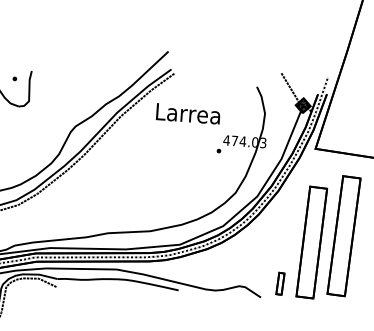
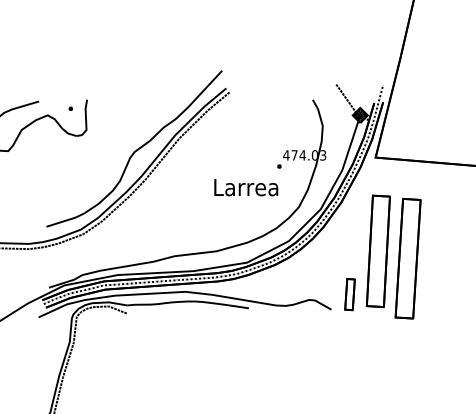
text: (188, 113) -> (246, 187), moved
part: (343, 235) -> (407, 258), moved
part: (279, 283) -> (349, 294), size x1.43

